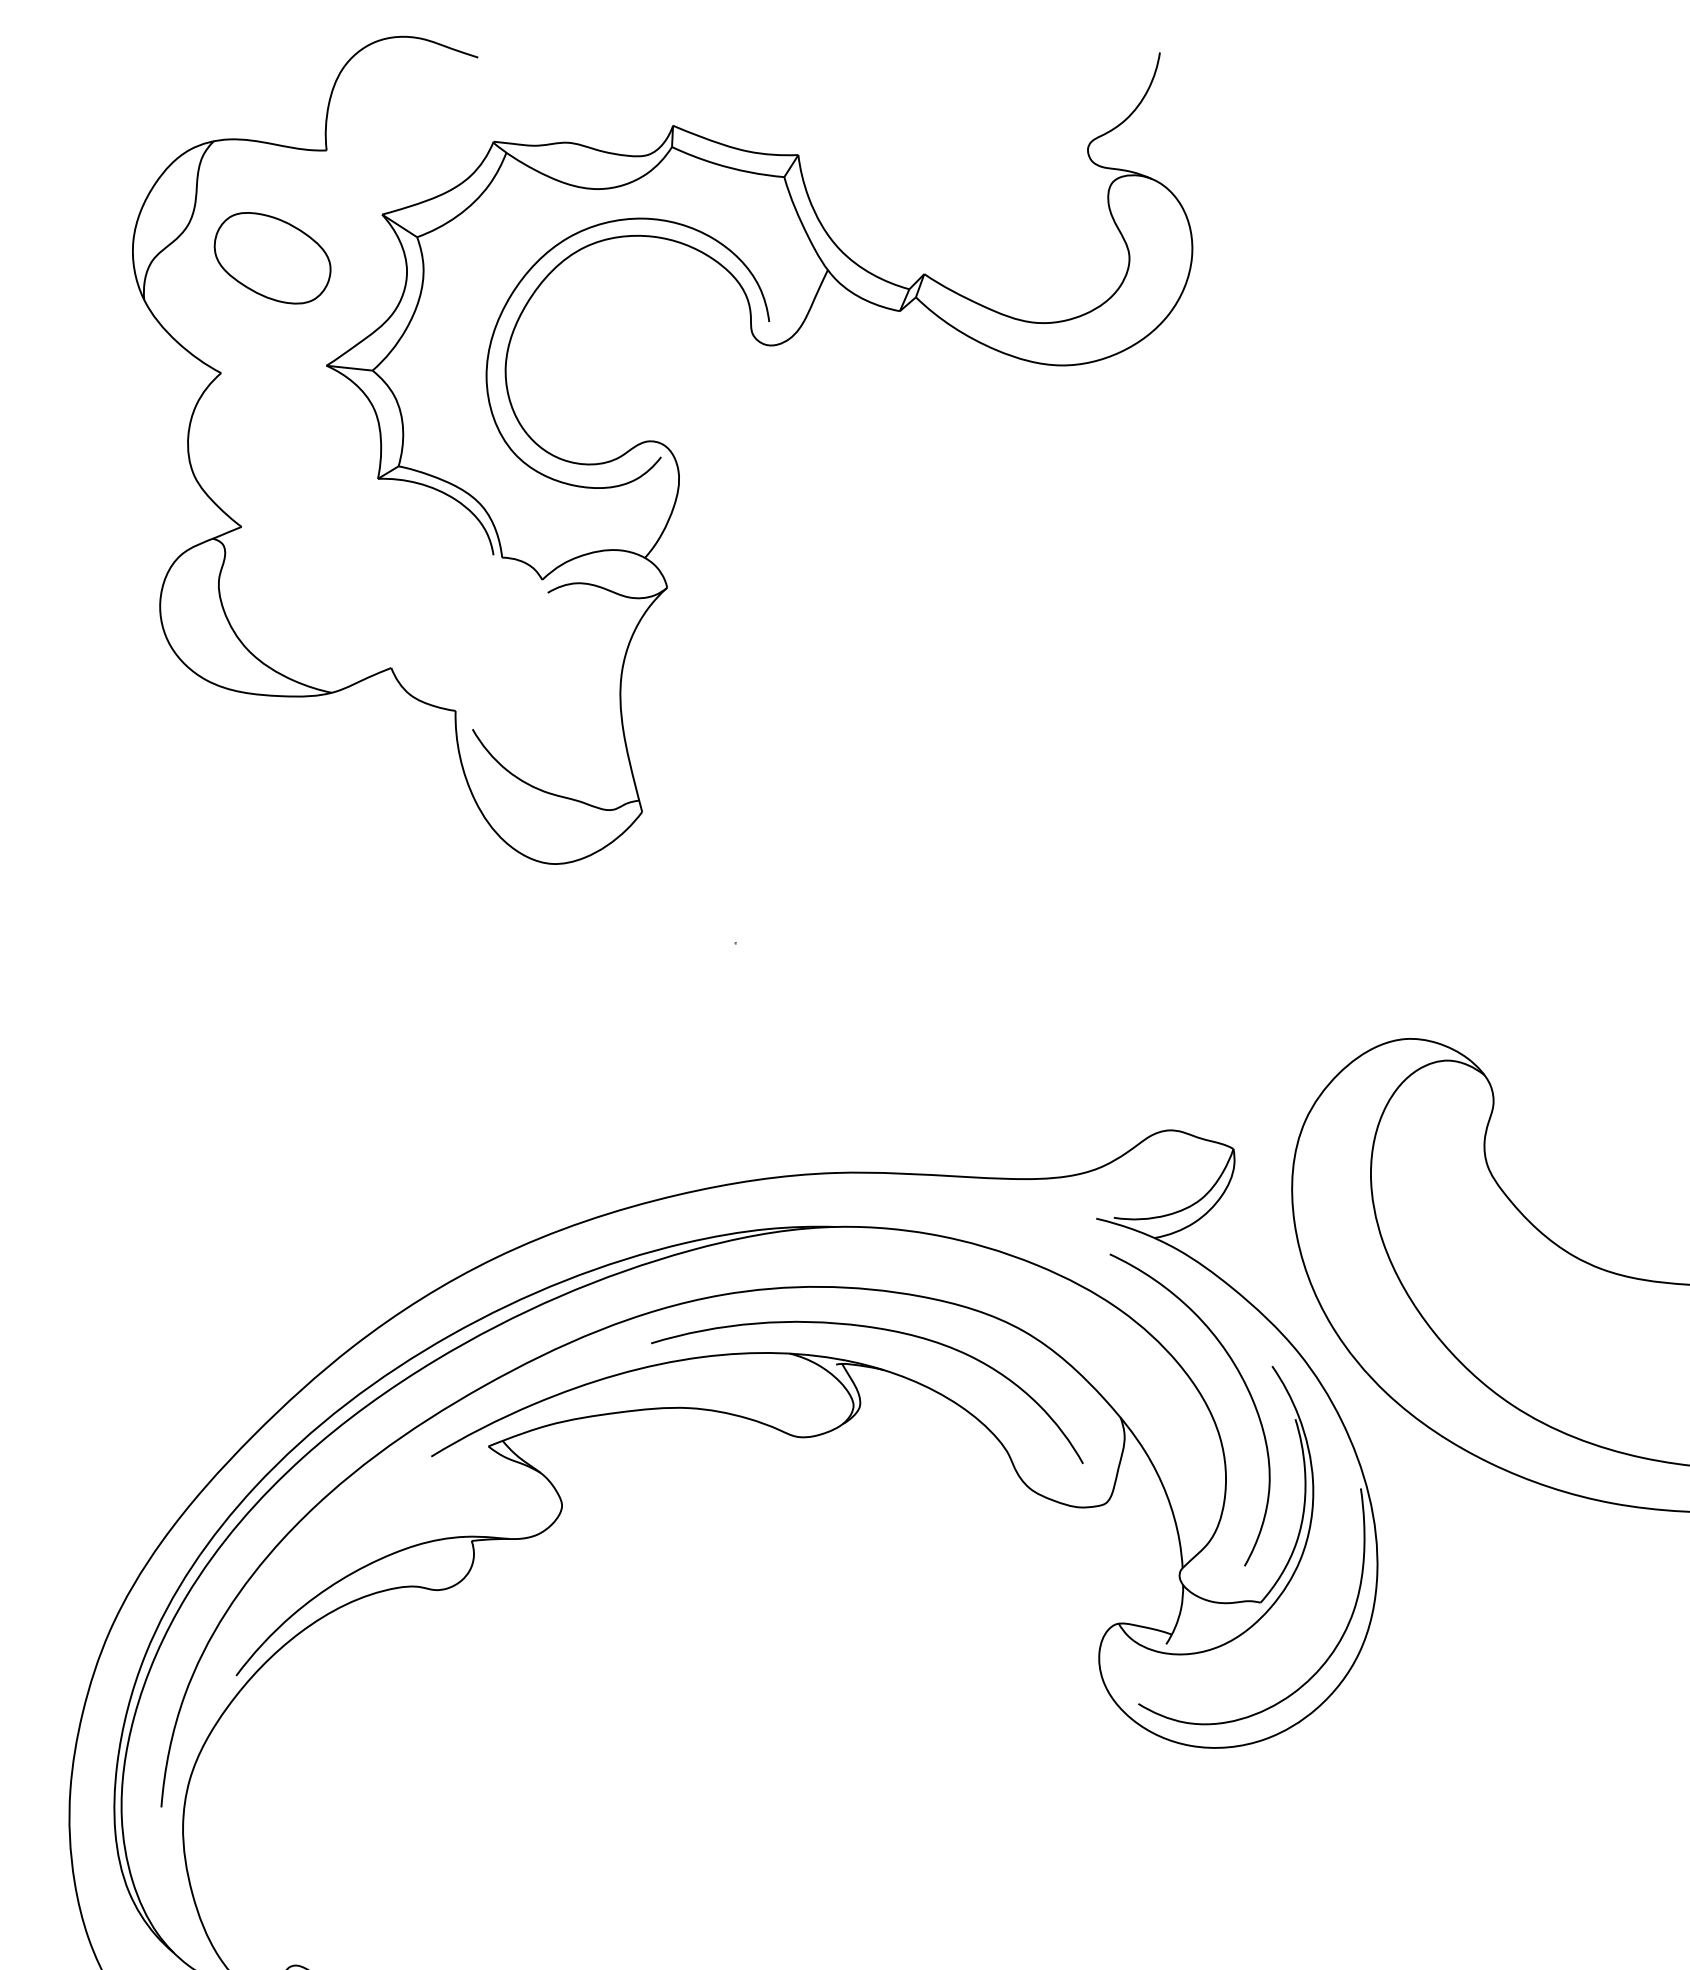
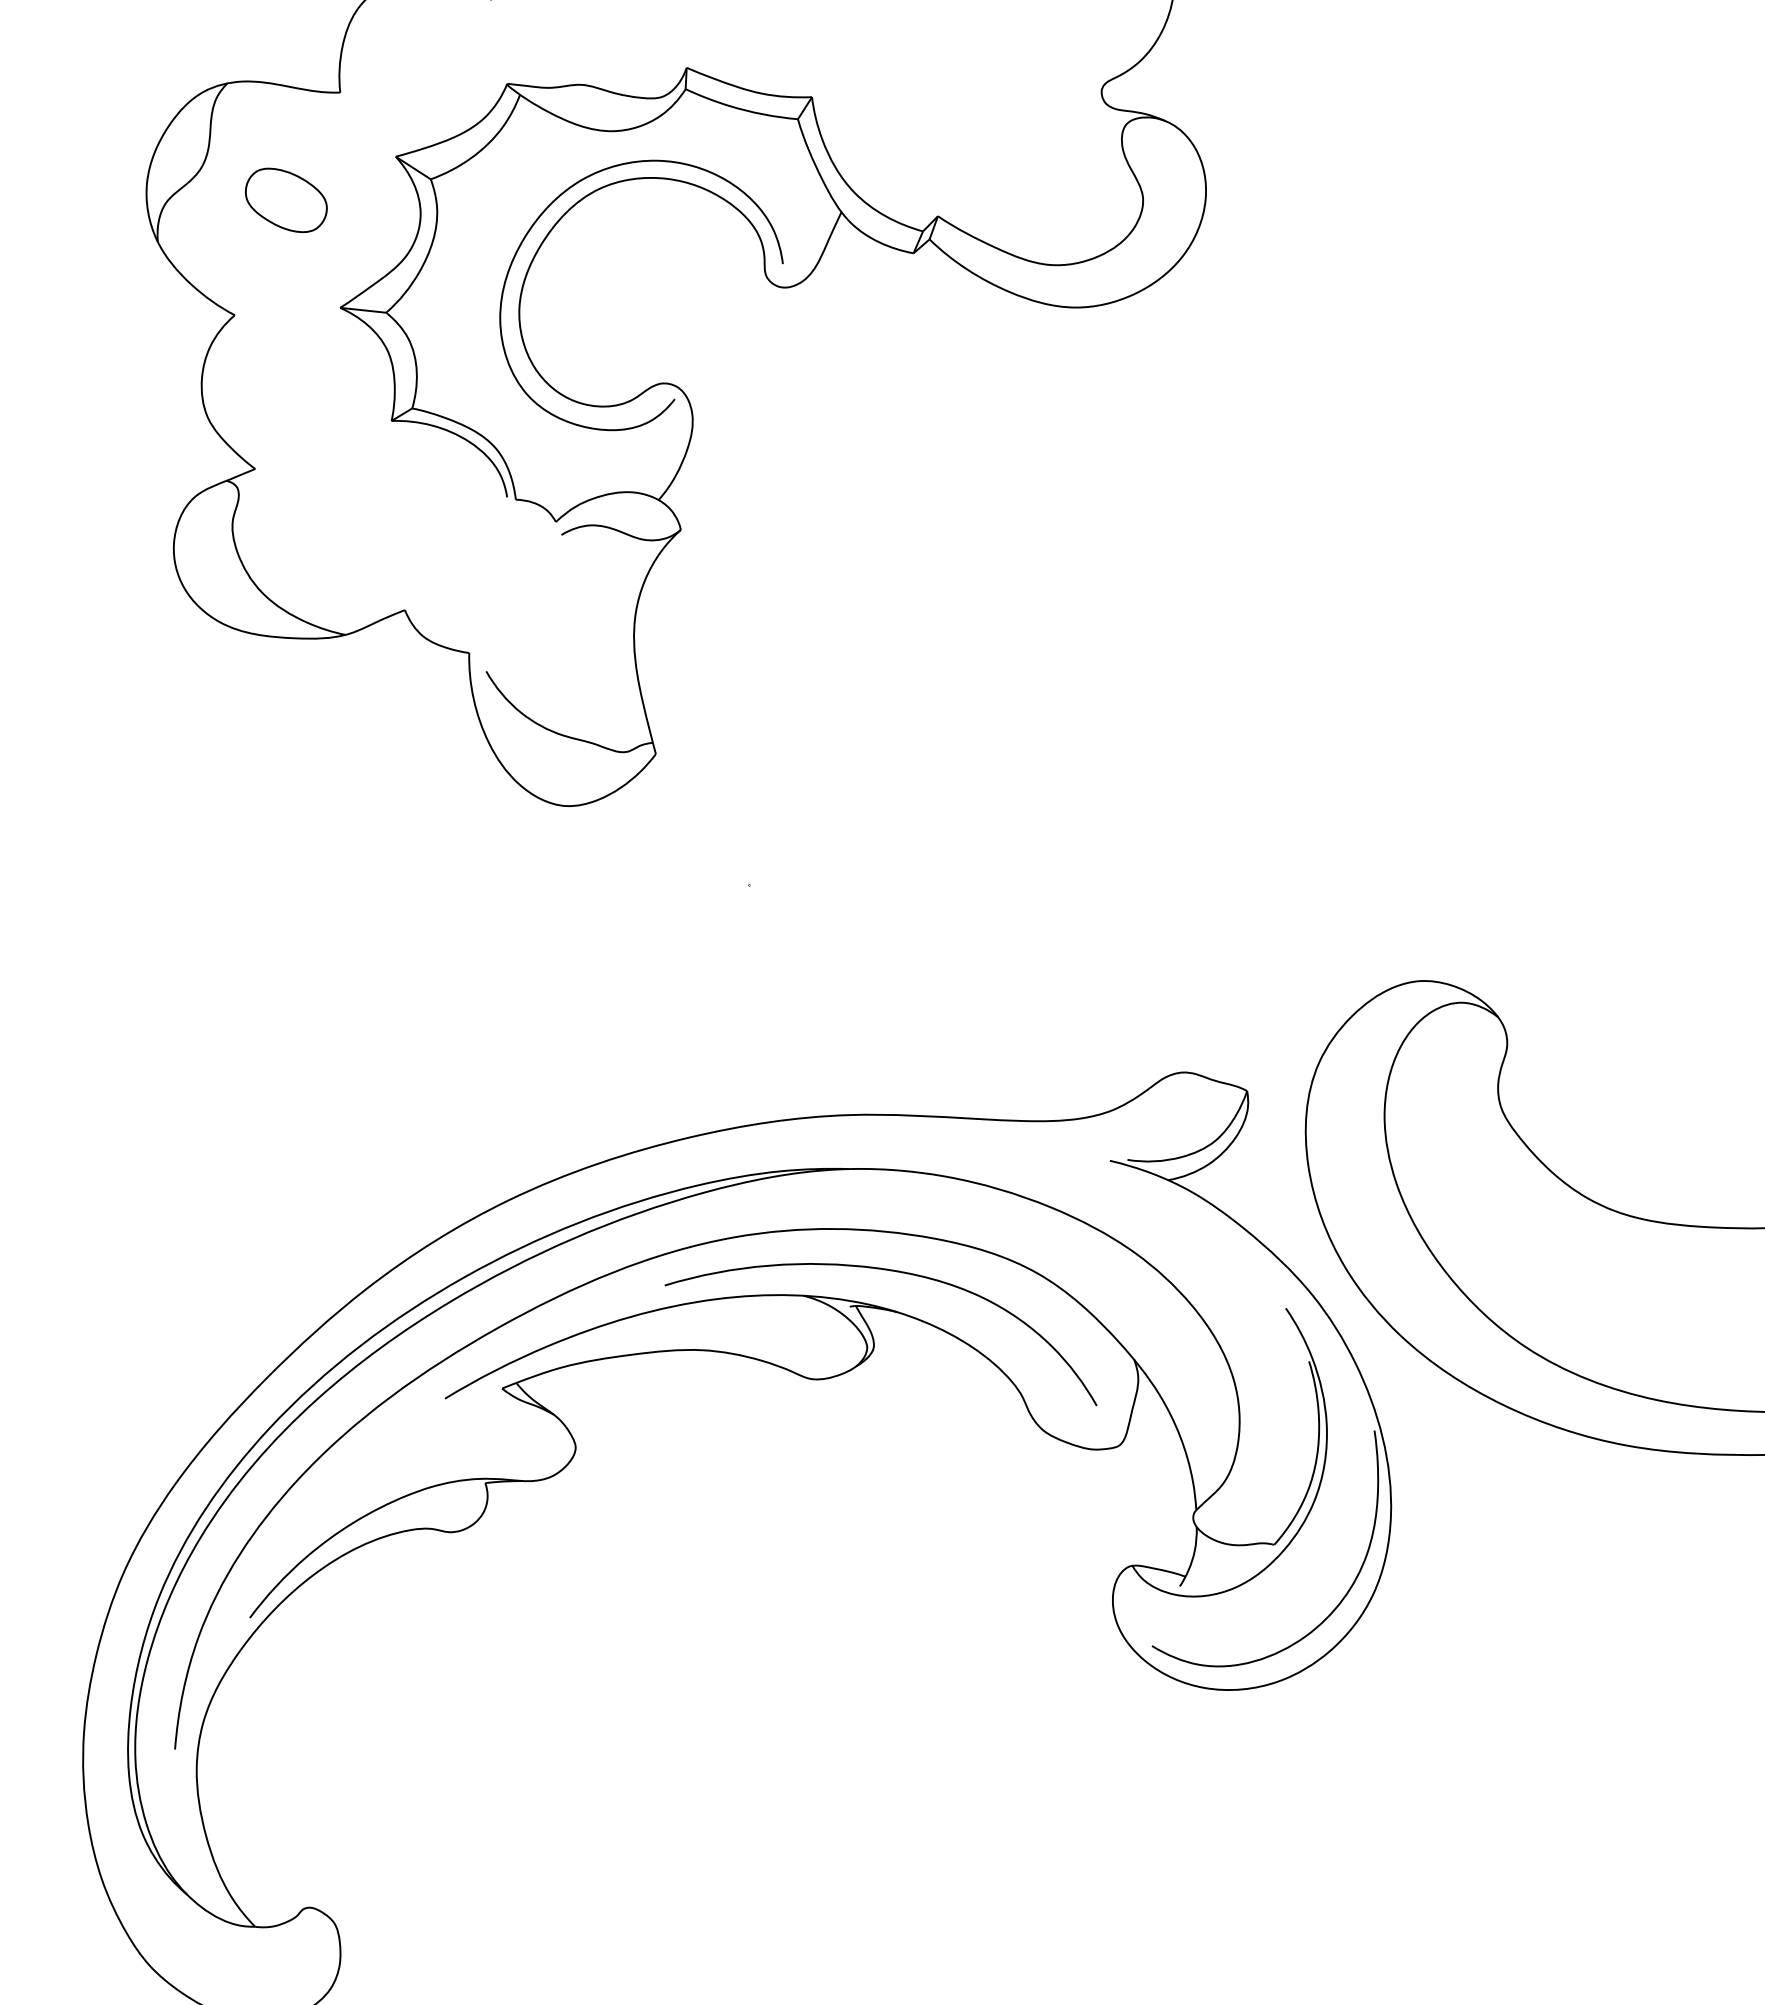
part: (272, 258) -> (286, 200), size x0.7
curve: (1243, 1383) -> (1257, 1325), removed

